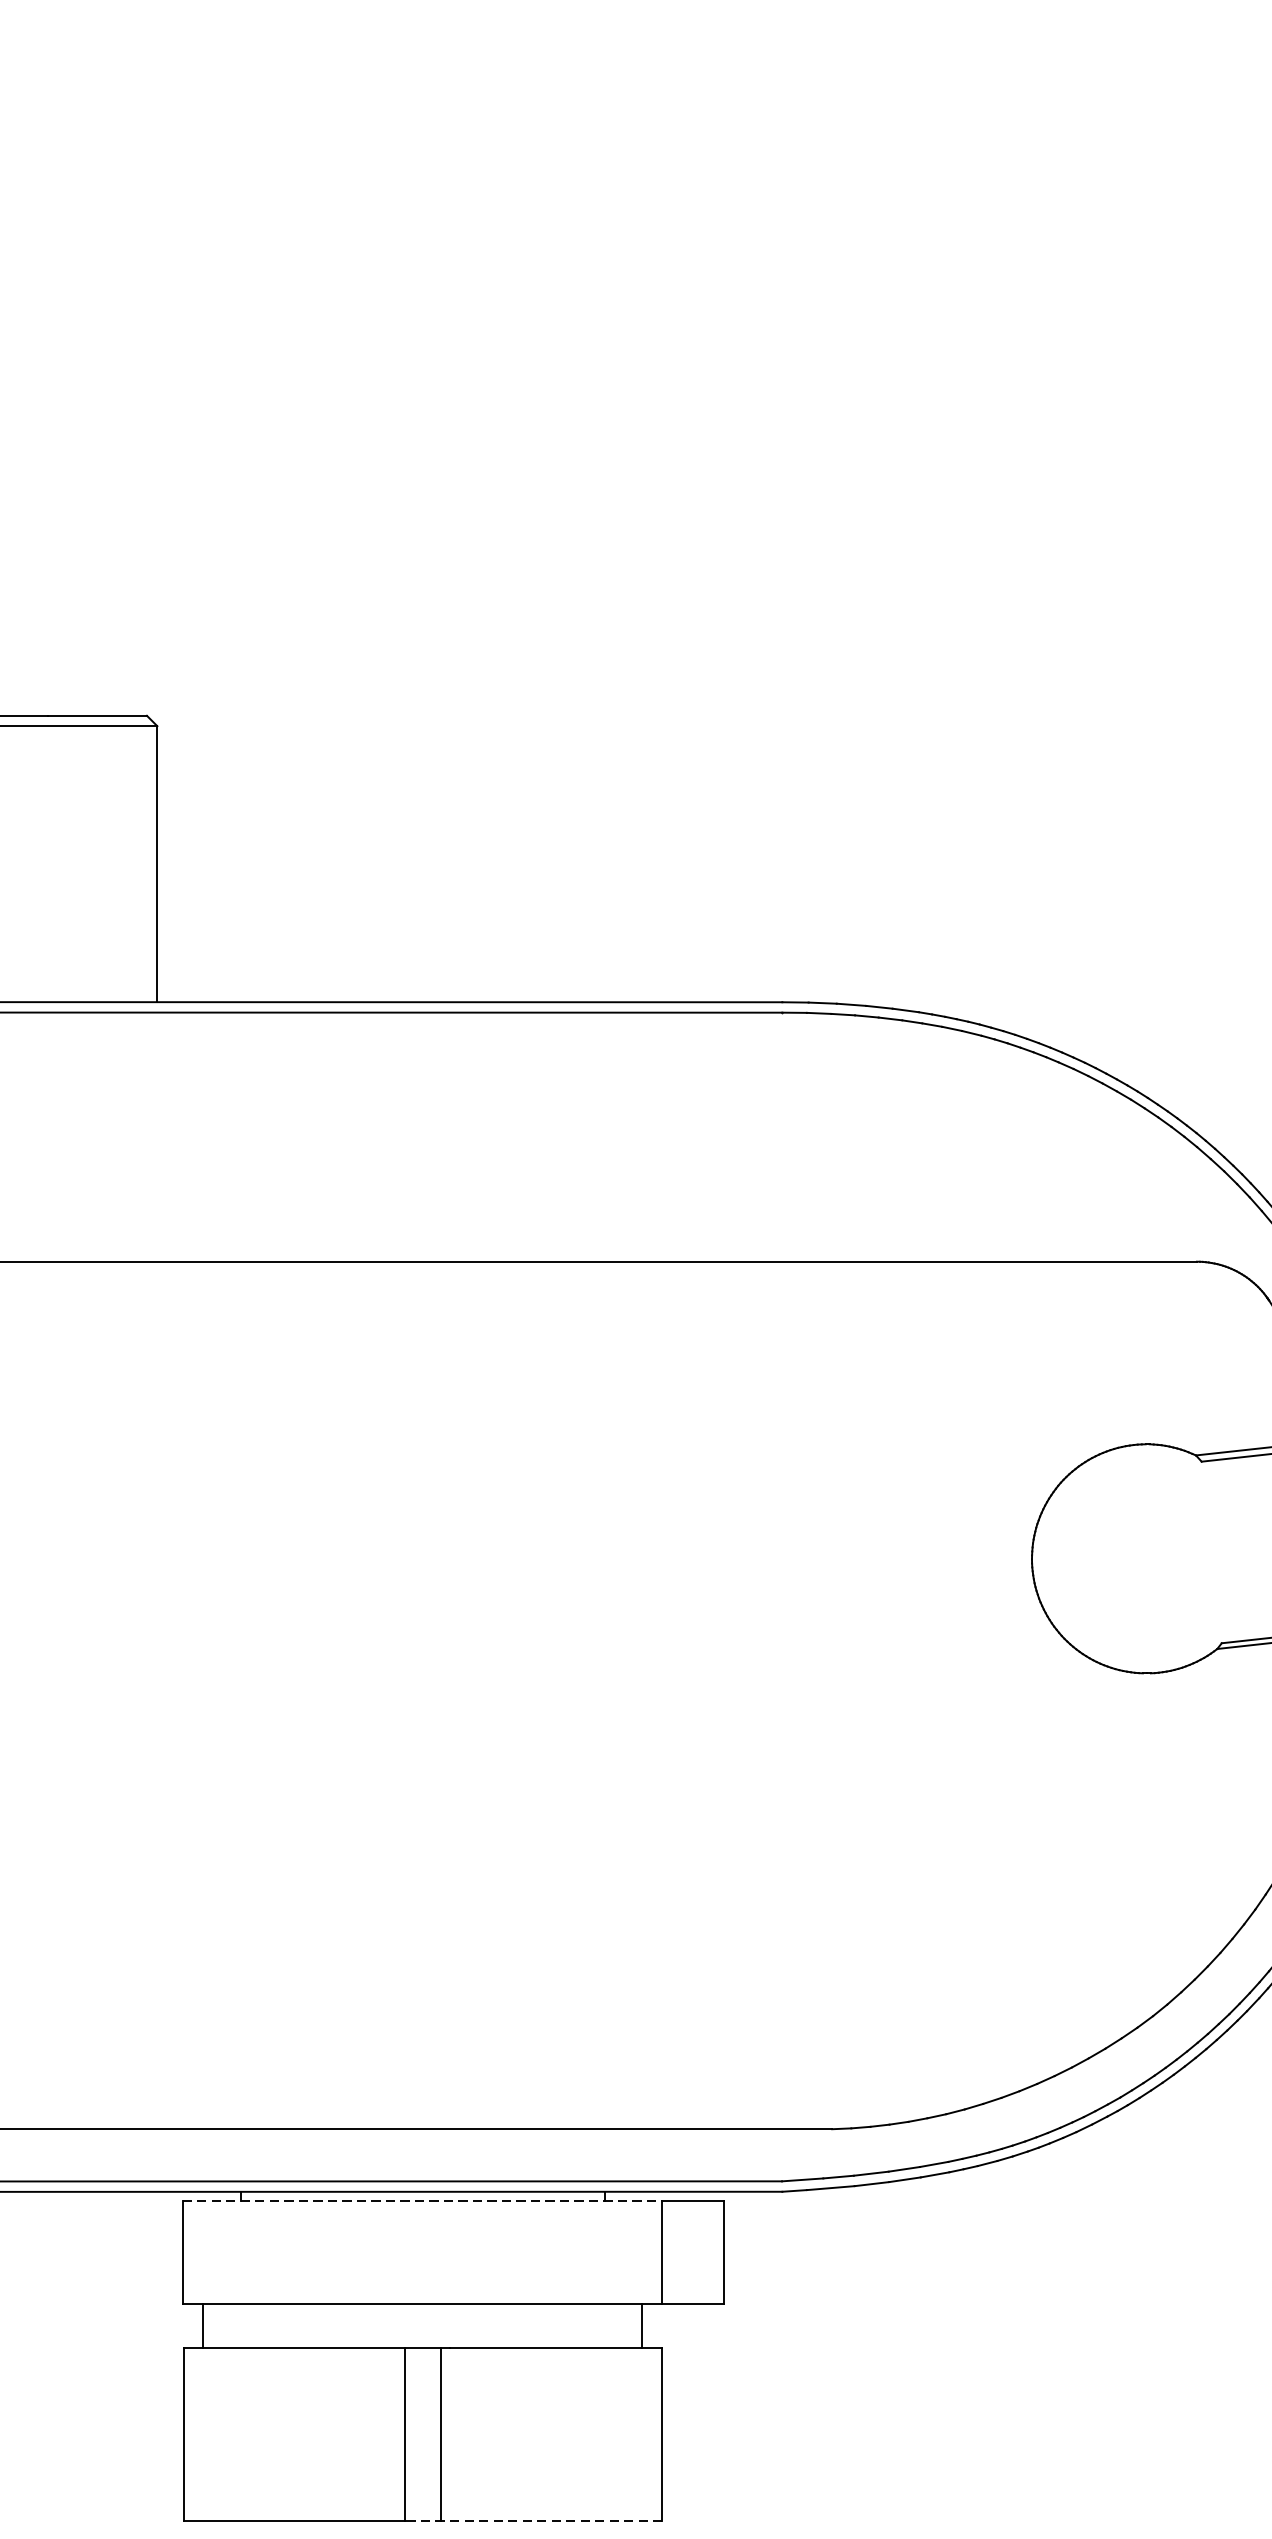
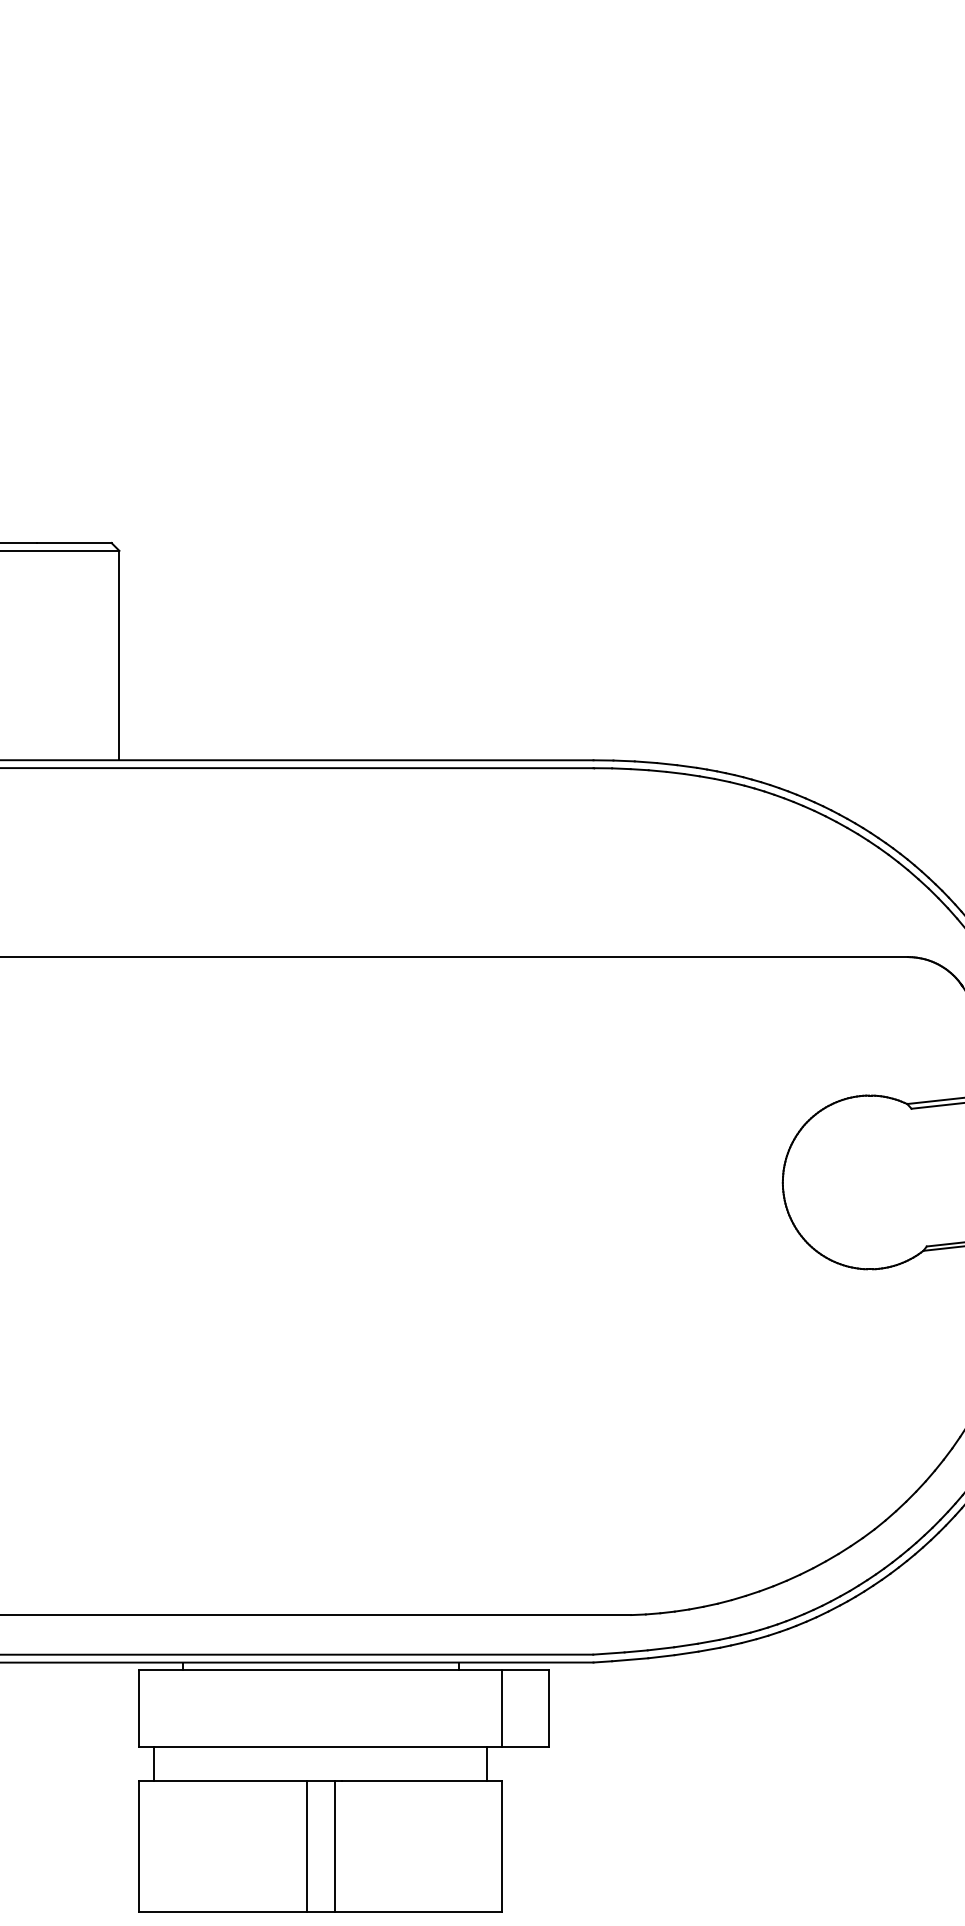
line: (422, 2200) -> (320, 1669), dashed -> solid
line: (533, 2521) -> (404, 1912), dashed -> solid

